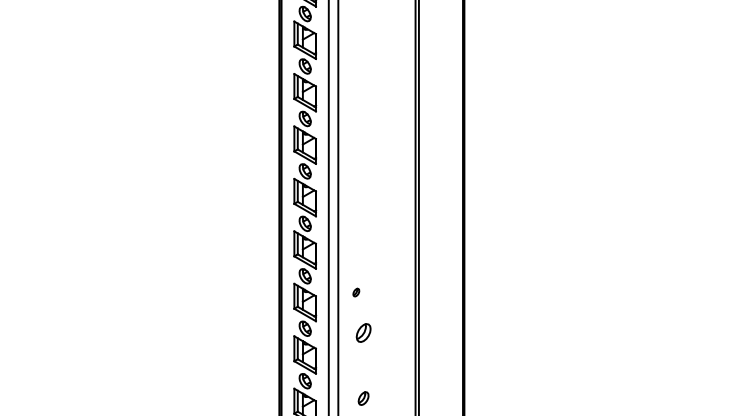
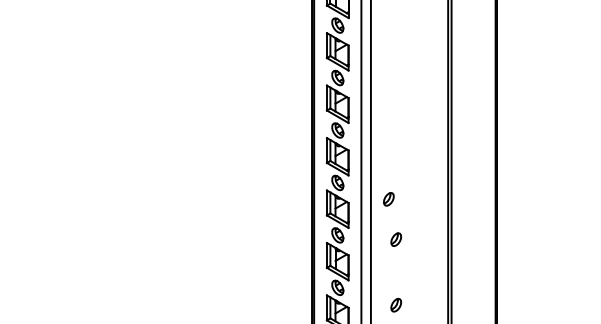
part: (356, 292) -> (389, 199), size x1.67
part: (363, 332) -> (396, 239), size x0.71

